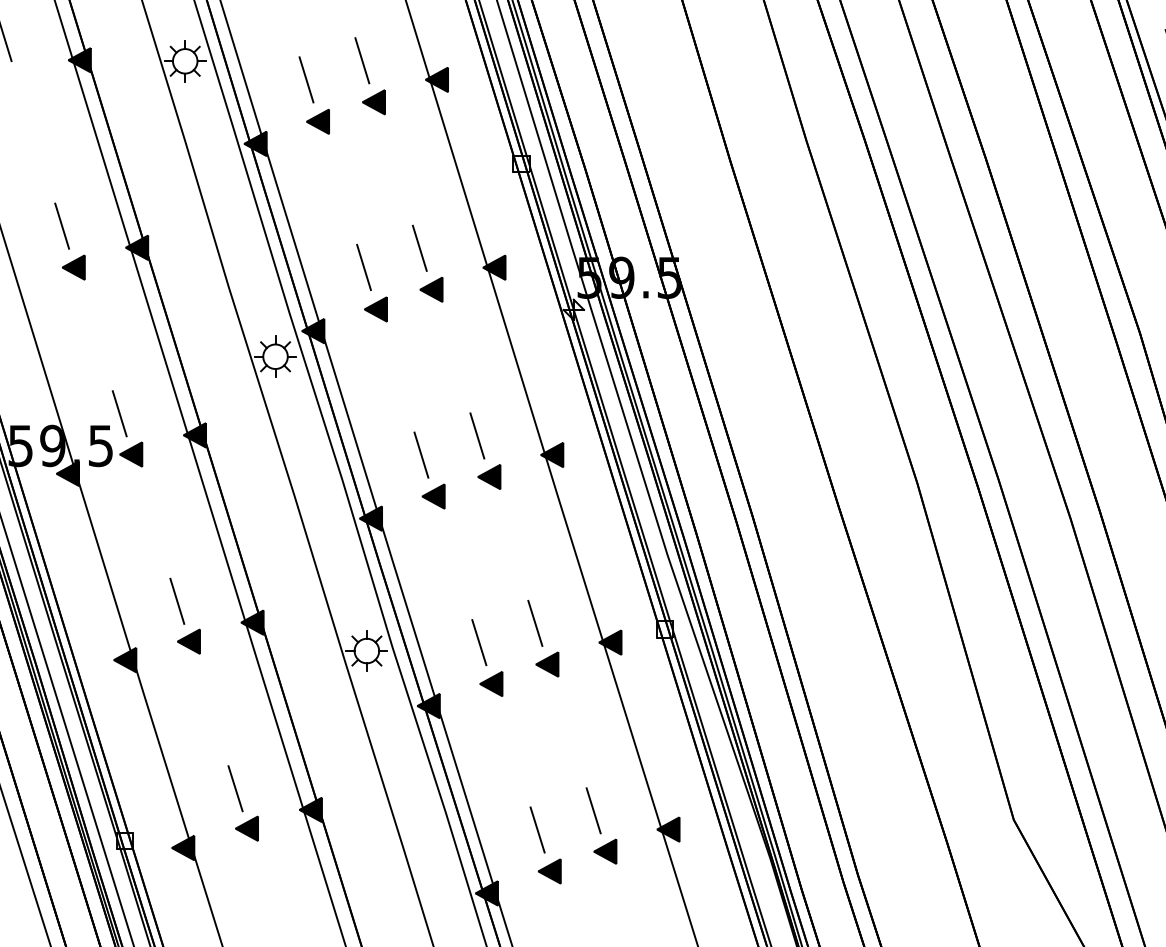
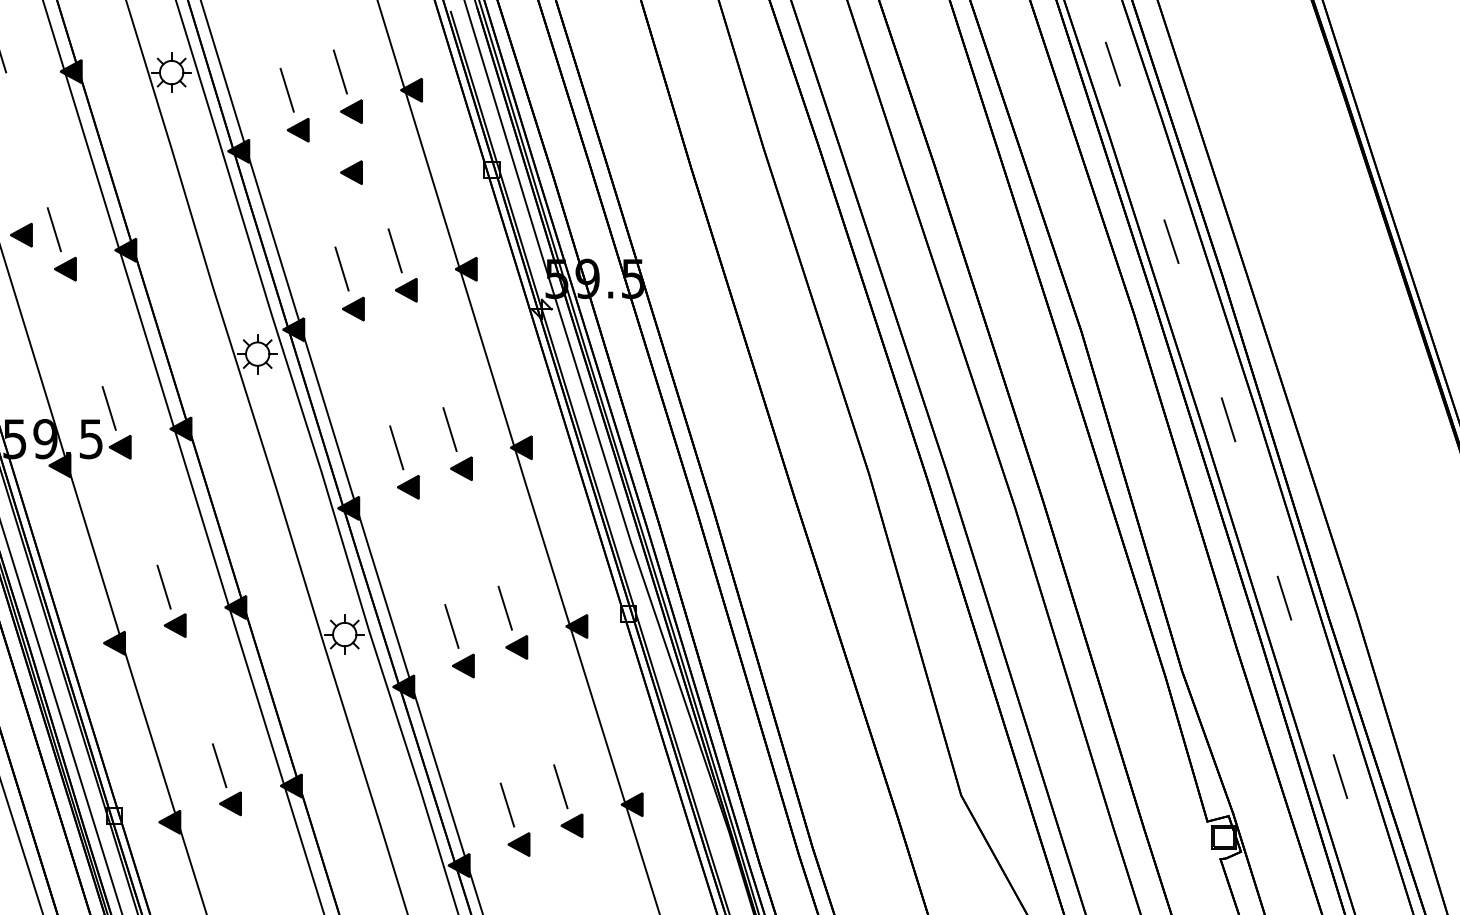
part: (373, 166) -> (351, 172), added
part: (27, 231) -> (21, 234), added

